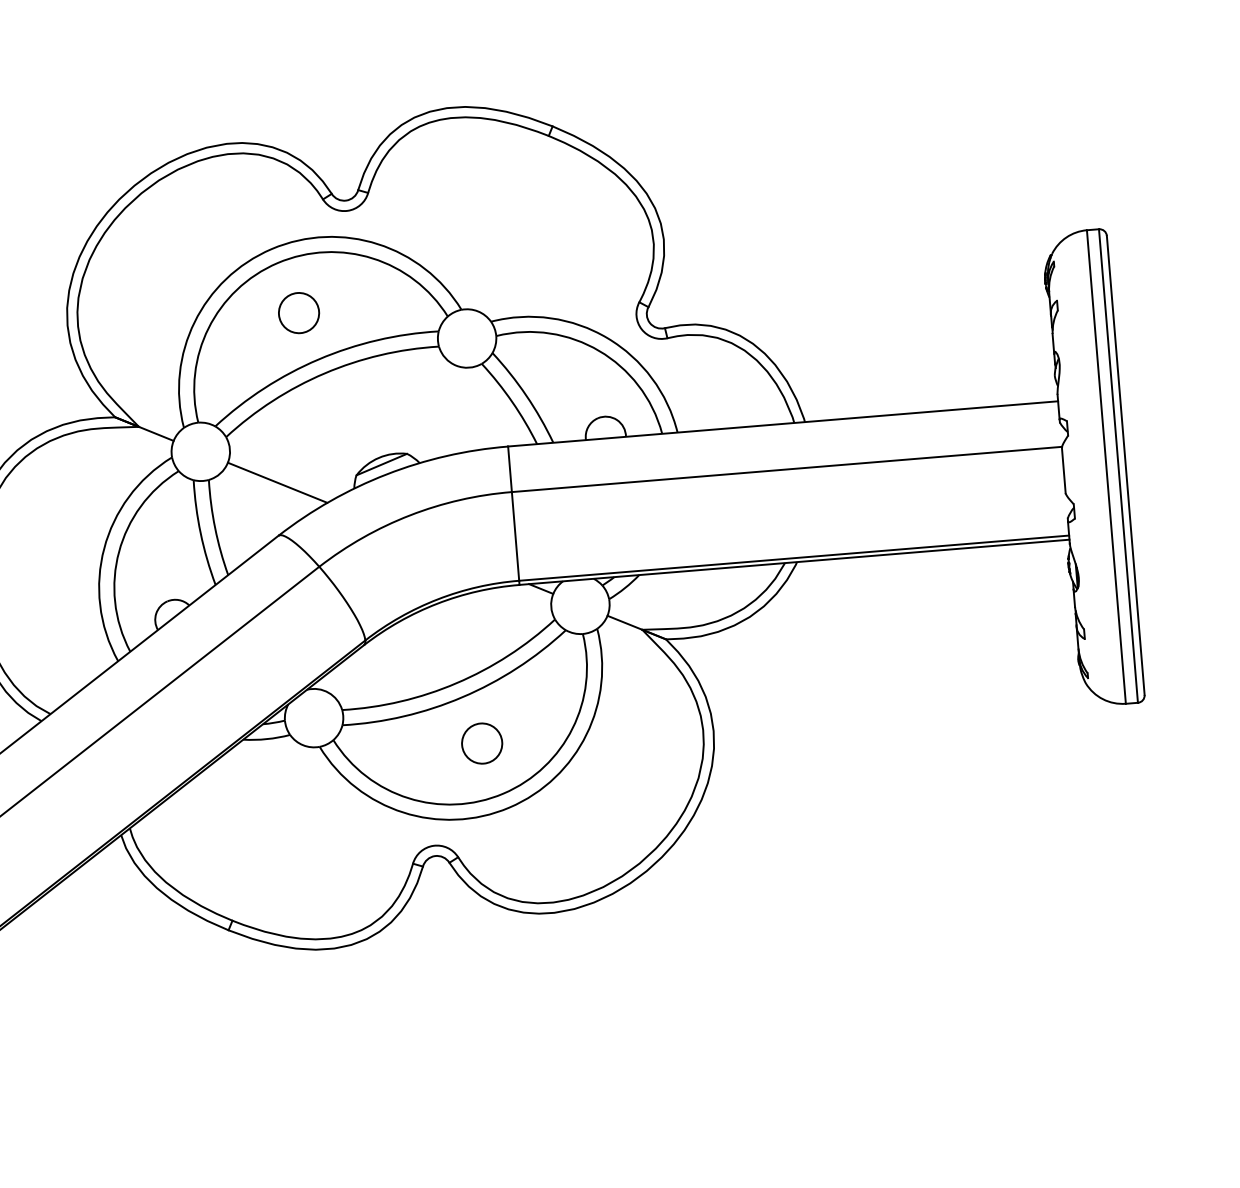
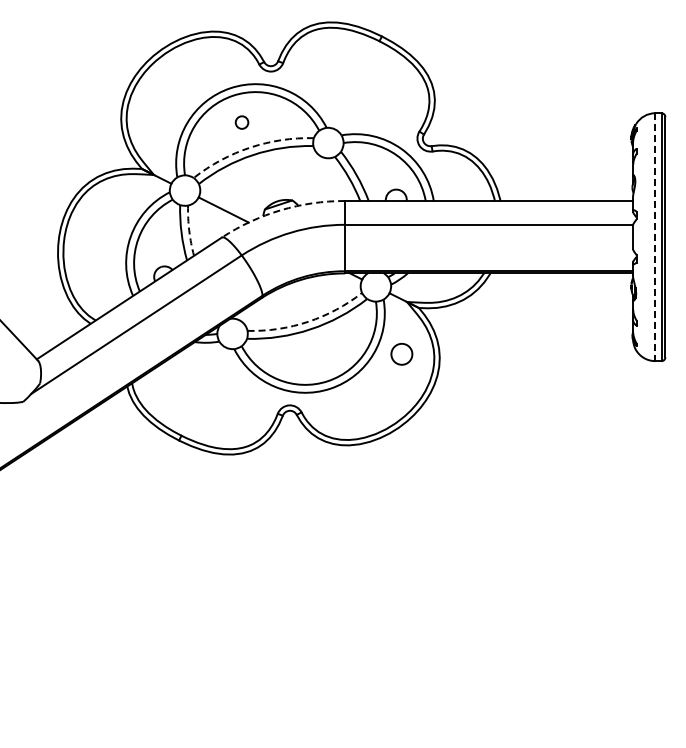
circle: (297, 312) -> (241, 122), size x0.6
arc: (319, 359) -> (250, 147), solid -> dashed
line: (1106, 467) -> (655, 237), solid -> dashed
arc: (386, 474) -> (280, 210), solid -> dashed
arc: (215, 527) -> (189, 230), solid -> dashed
arc: (457, 682) -> (308, 321), solid -> dashed
circle: (481, 742) -> (401, 353), moved

